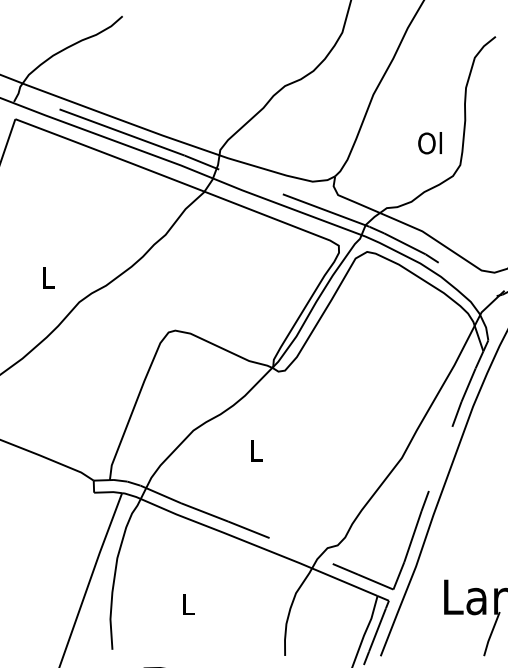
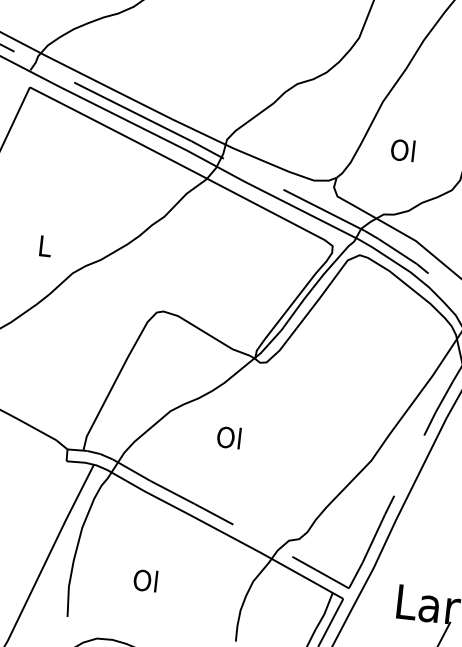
text: (429, 143) -> (402, 150), moved
text: (255, 450) -> (229, 437), L -> Ol
text: (187, 604) -> (145, 580), L -> Ol

